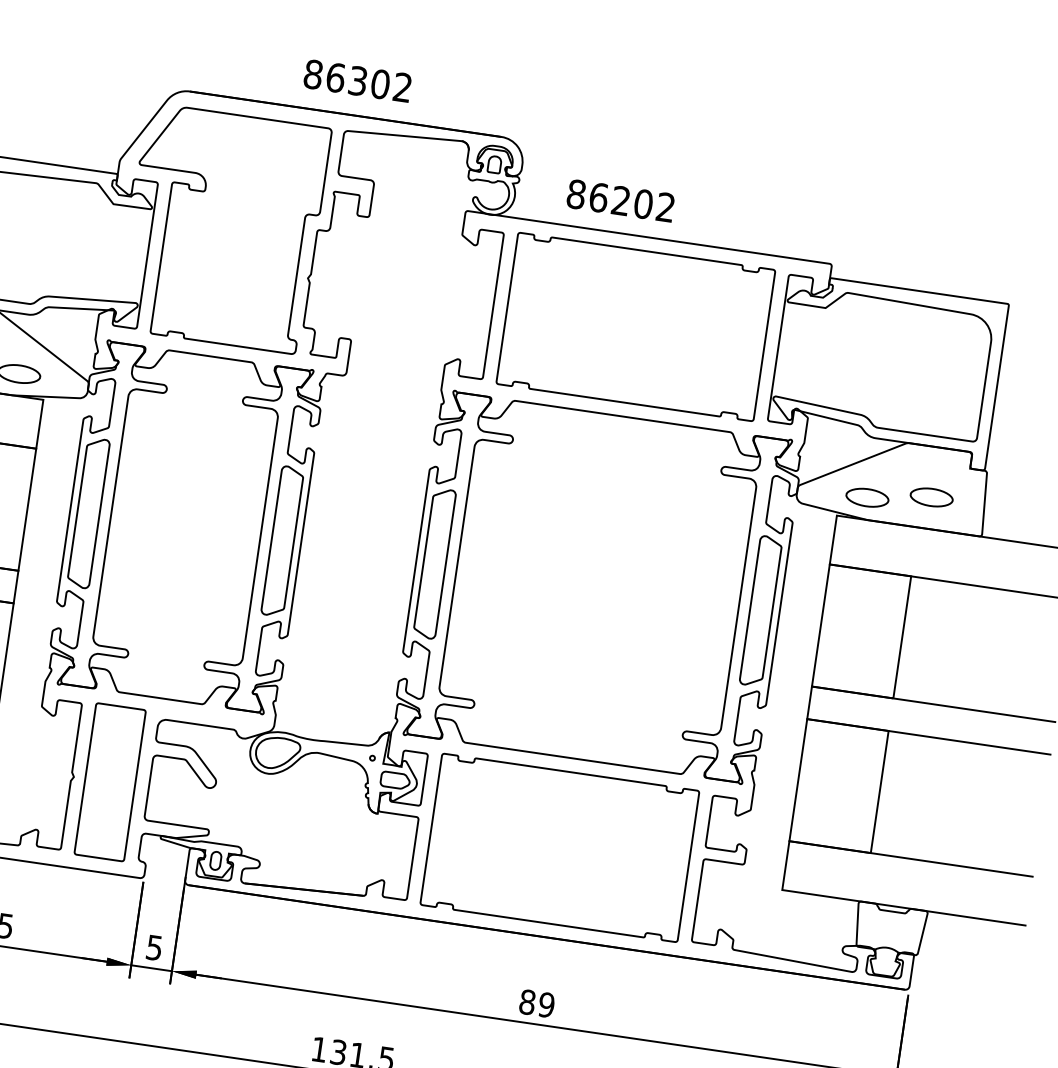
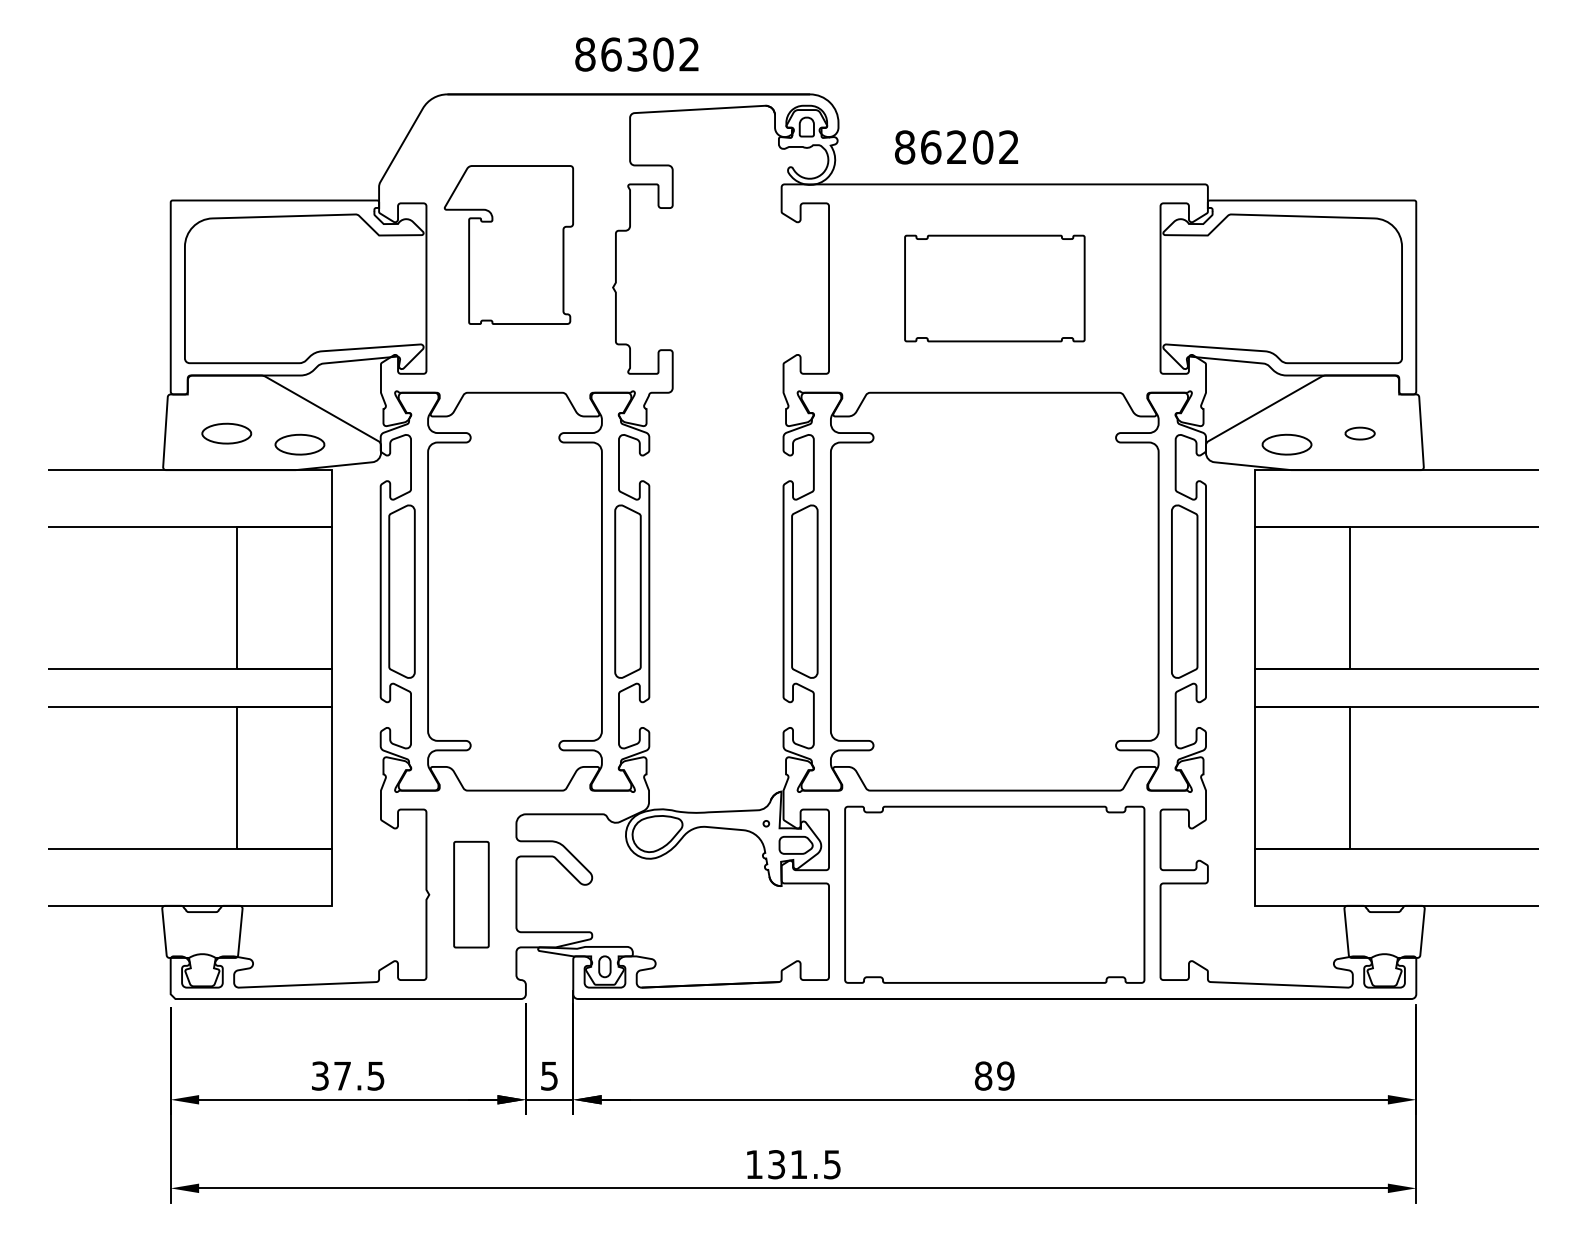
part: (223, 228) -> (508, 244), size x0.6
part: (635, 326) -> (994, 288), size x0.6
part: (931, 497) -> (1359, 433), size x0.6
part: (110, 782) -> (471, 894), size x0.6

